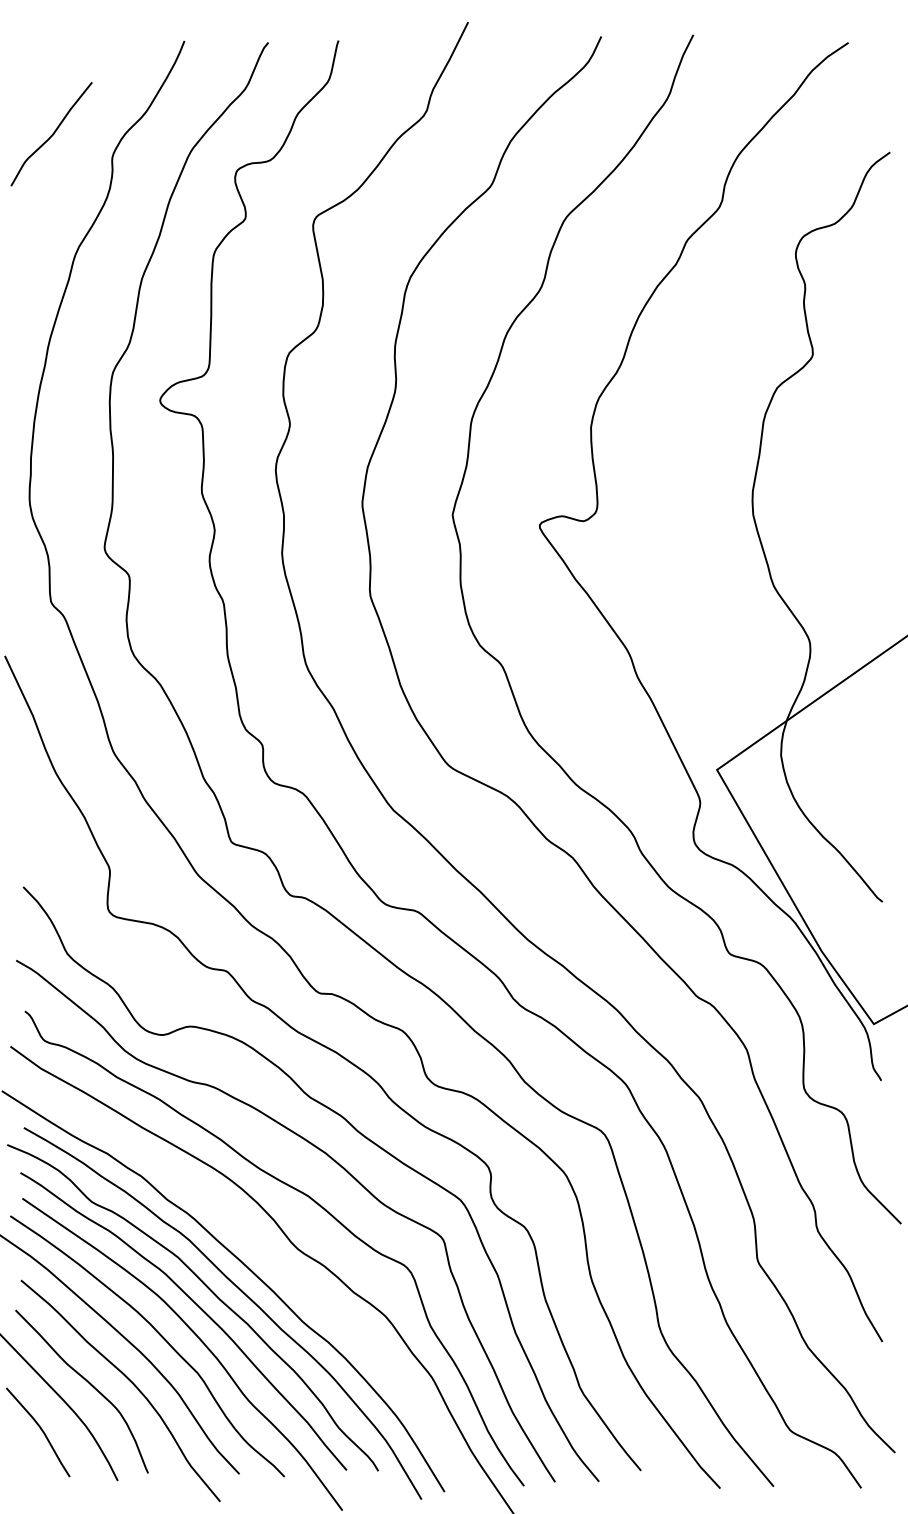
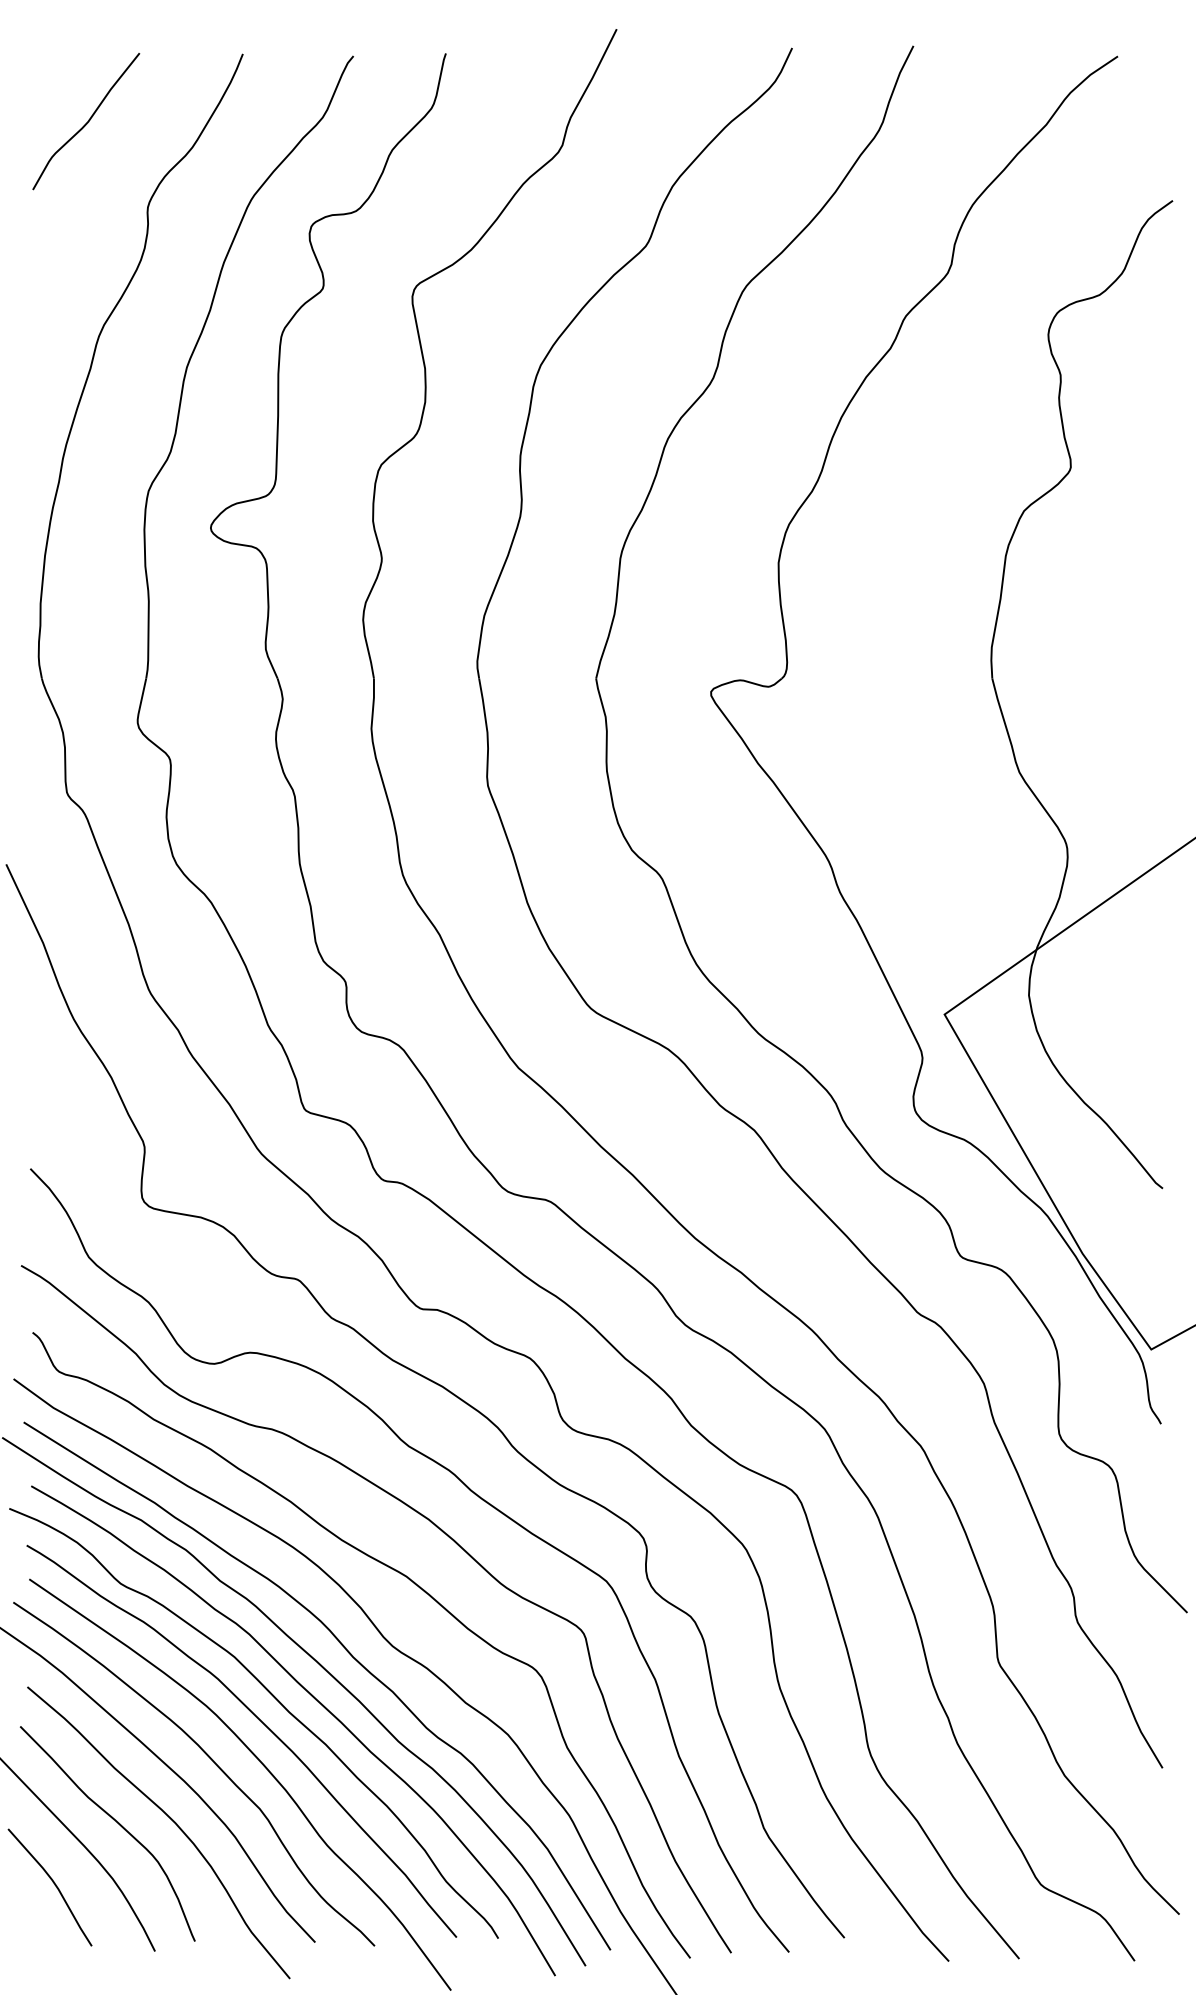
curve: (51, 134) -> (86, 121), moved
curve: (265, 1256) -> (349, 1655), added

